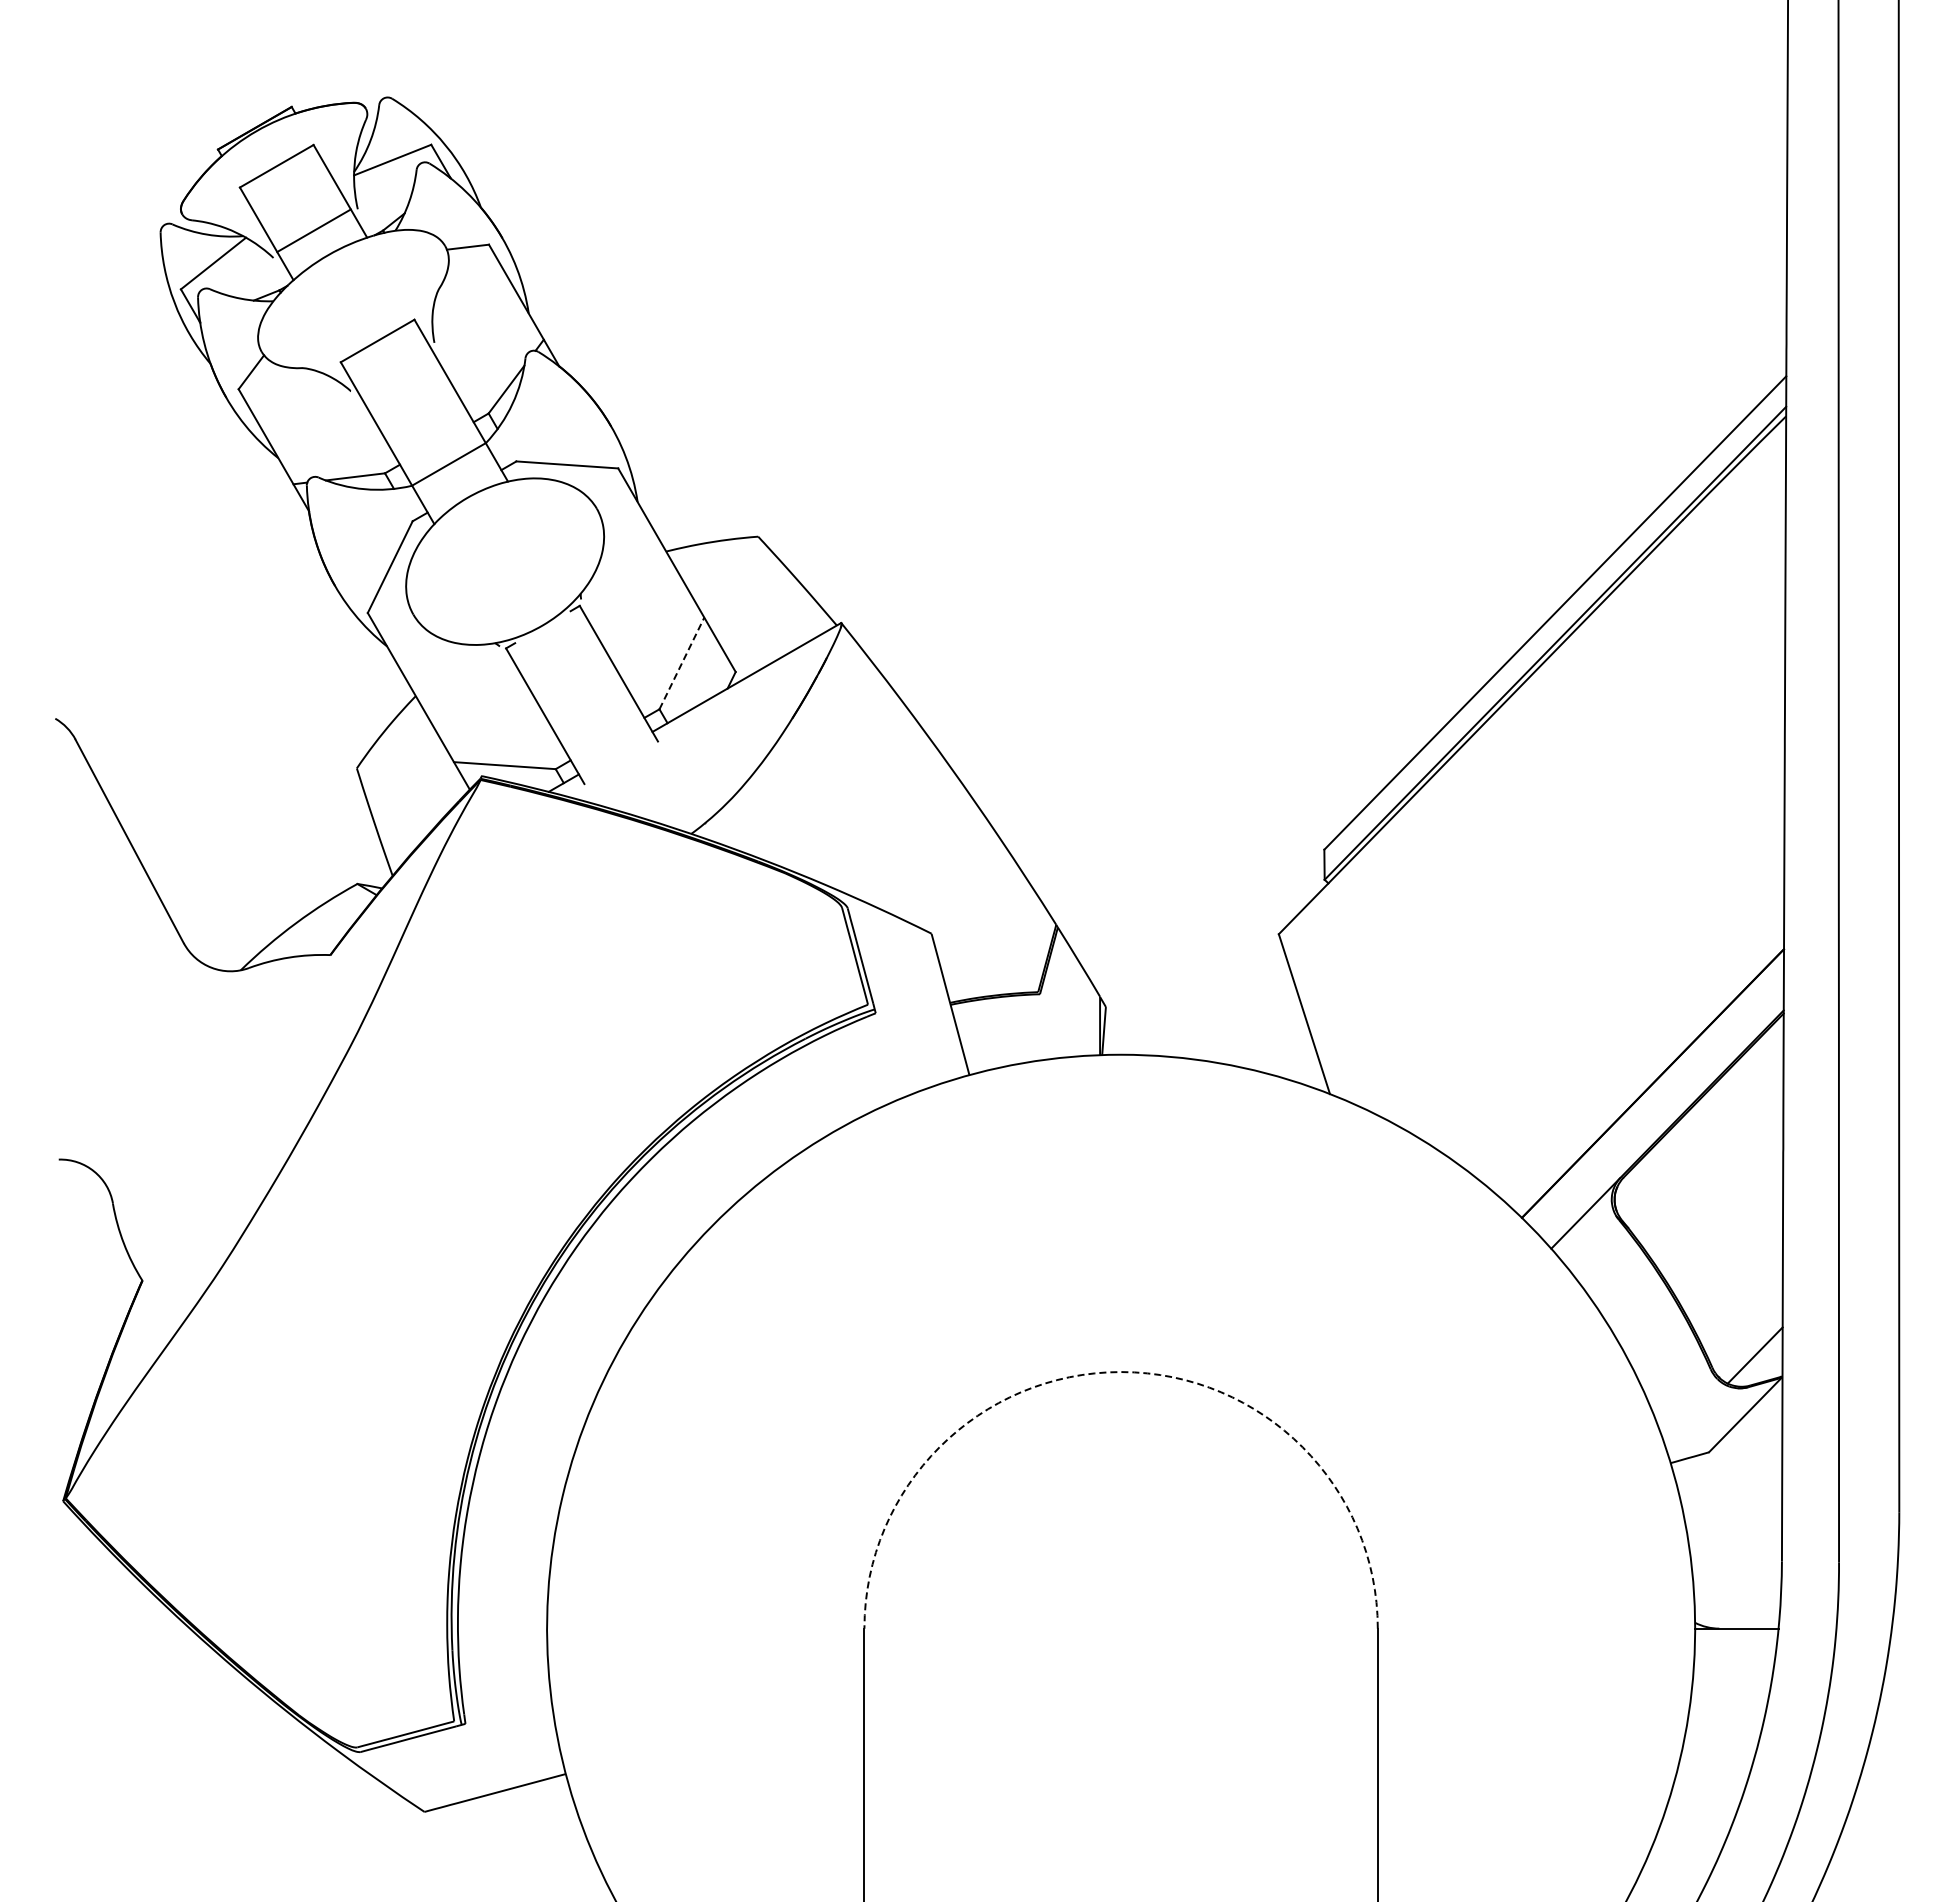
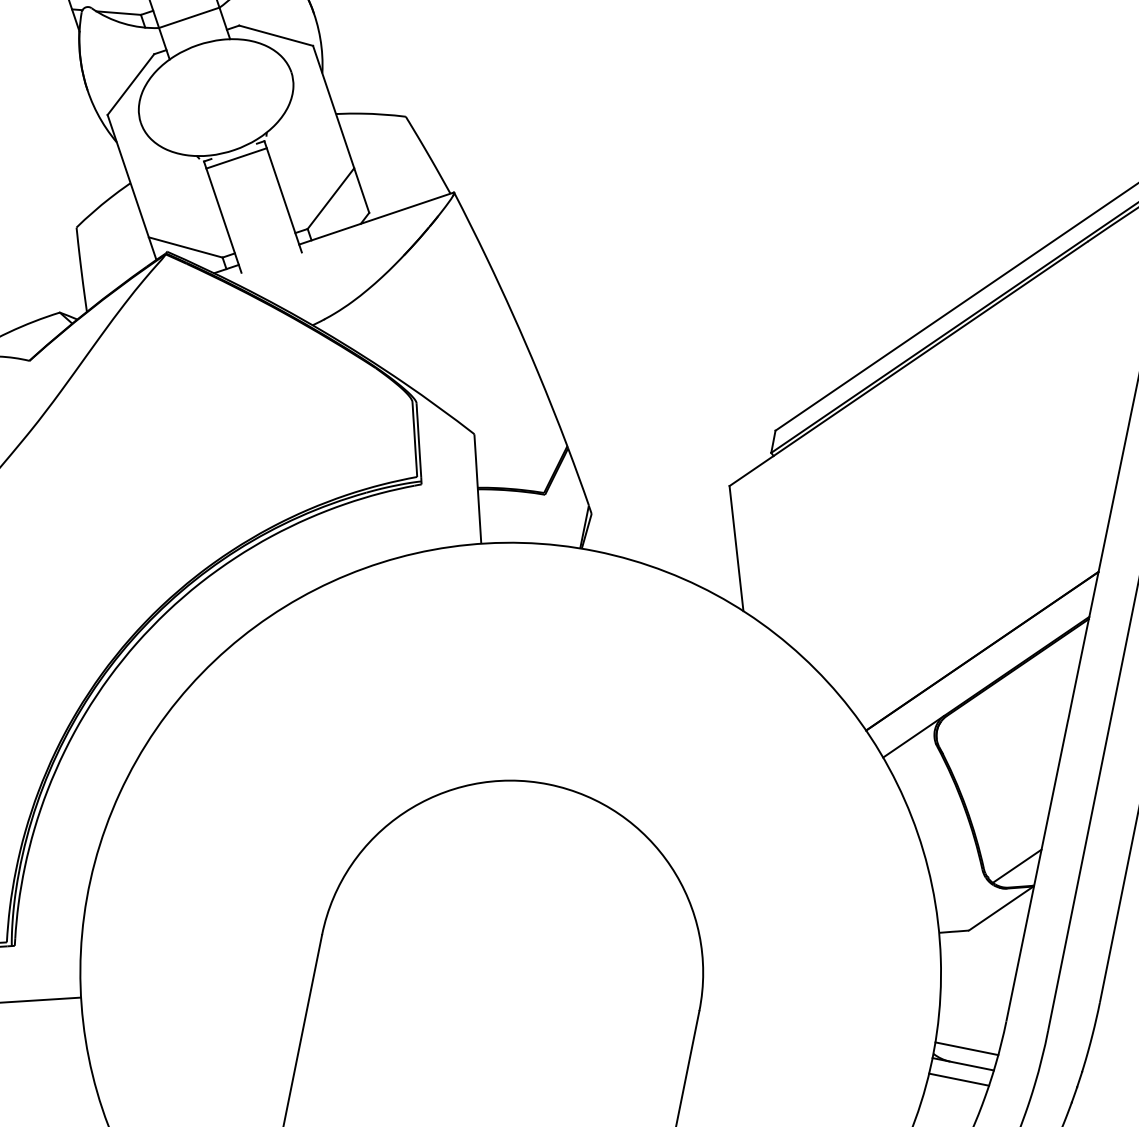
line: (547, 635) -> (236, 158), added
line: (682, 663) -> (331, 198), dashed -> solid
arc: (1121, 1372) -> (548, 784), dashed -> solid
line: (1737, 1607) -> (966, 1048), added
line: (1735, 1649) -> (959, 1079), added

